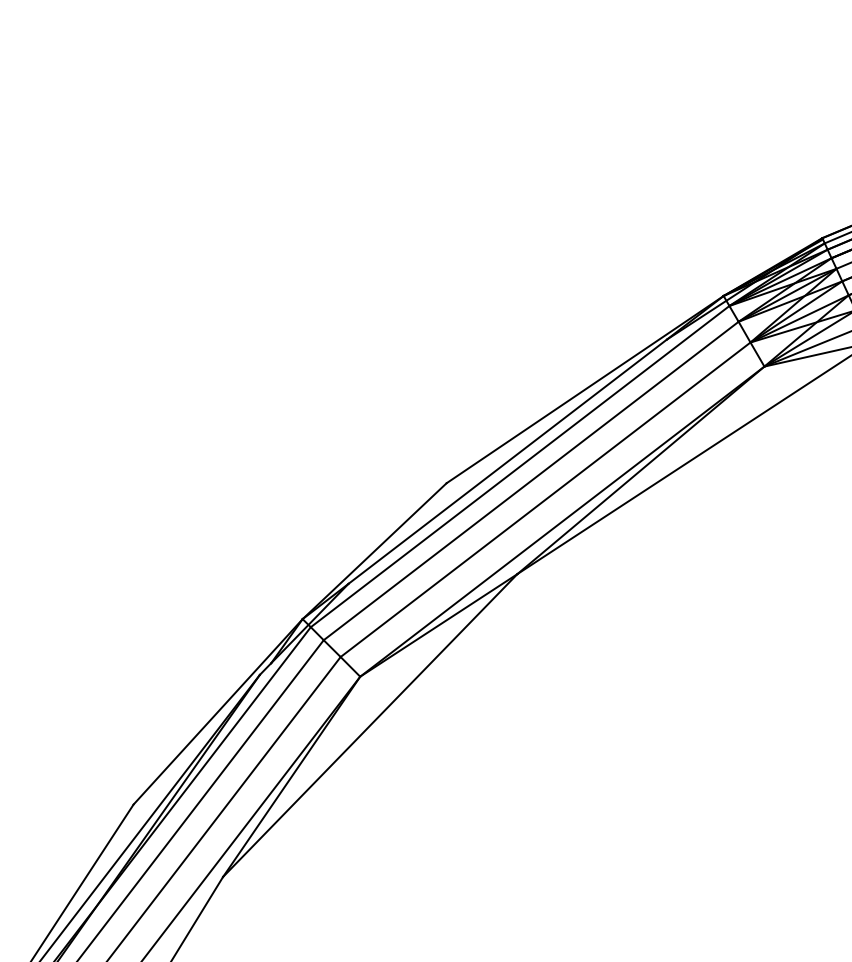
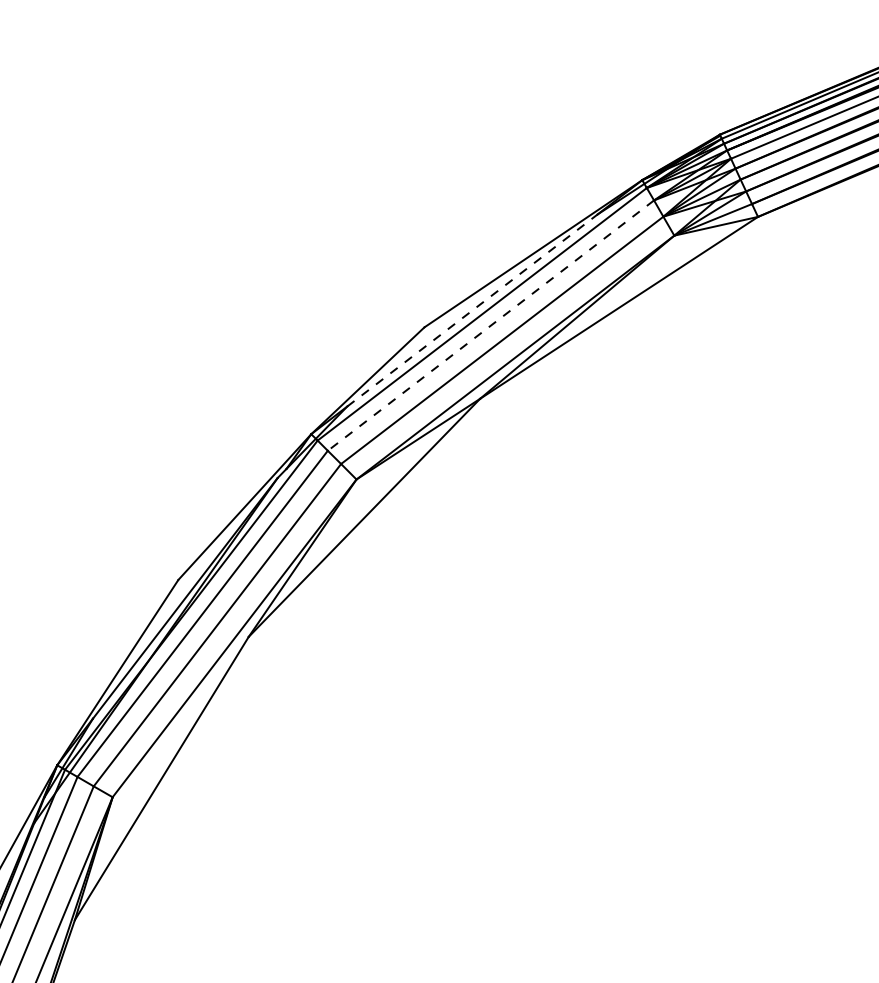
line: (507, 461) -> (472, 310), solid -> dashed
line: (530, 480) -> (490, 325), solid -> dashed

